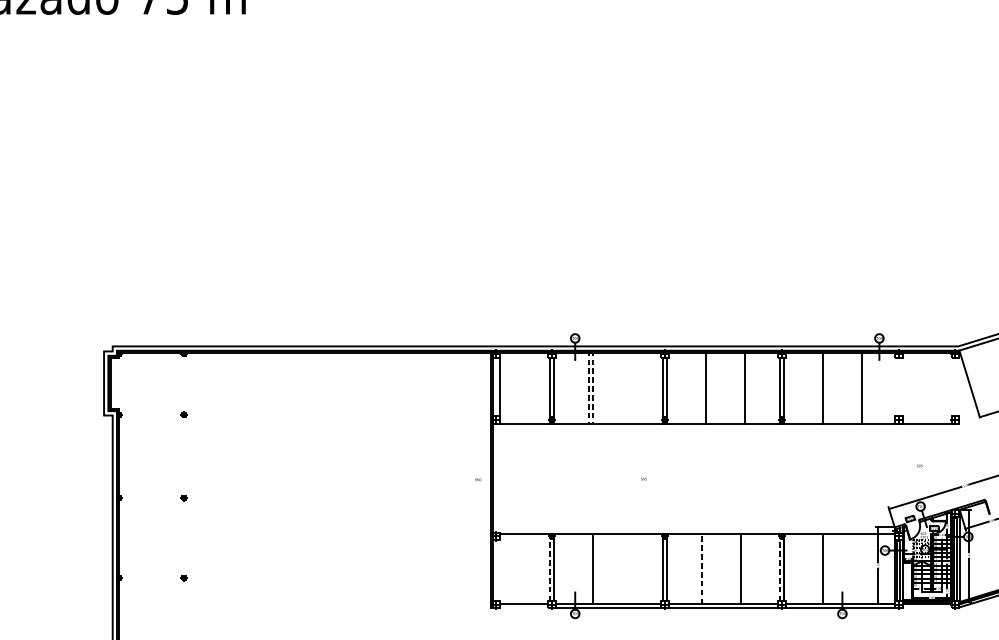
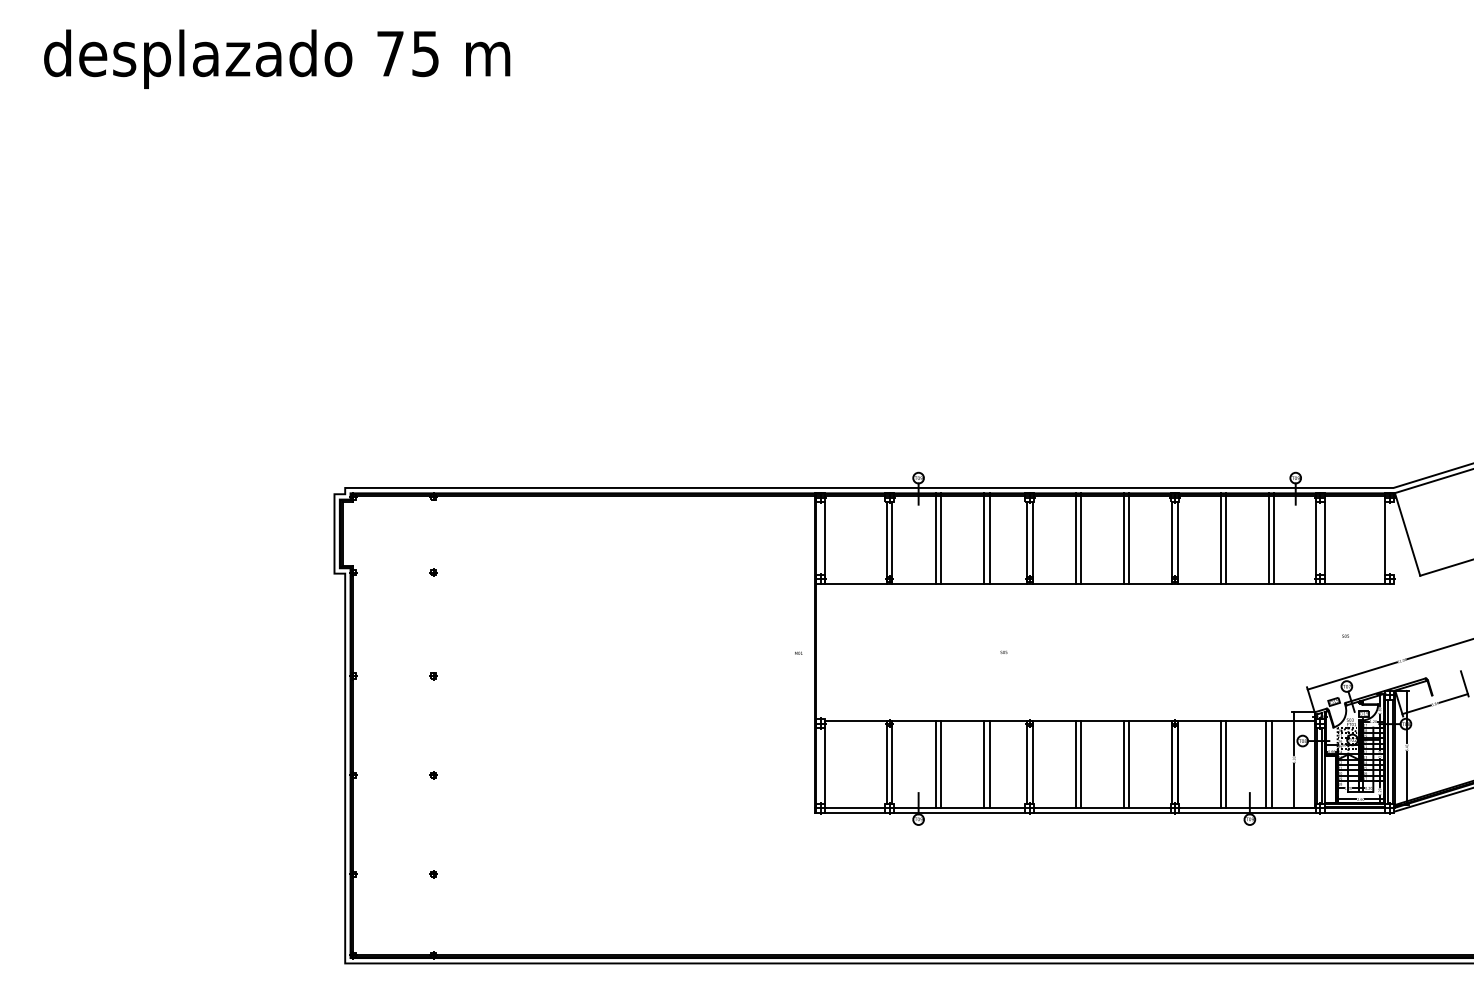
line: (588, 387) -> (935, 539), dashed -> solid
line: (593, 387) -> (941, 539), dashed -> solid
line: (628, 387) -> (984, 538), added
line: (632, 387) -> (989, 538), added
line: (701, 387) -> (1075, 538), added
line: (740, 387) -> (1123, 538), added
line: (818, 387) -> (1220, 538), added
line: (858, 387) -> (1269, 538), added
line: (895, 387) -> (1315, 538), added
line: (902, 387) -> (1324, 538), added
line: (951, 387) -> (1385, 538), added
line: (550, 567) -> (887, 761), dashed -> solid
line: (780, 567) -> (1172, 761), dashed -> solid
line: (588, 568) -> (935, 763), added
line: (628, 568) -> (984, 763), added
line: (632, 568) -> (989, 763), added
line: (701, 568) -> (1075, 763), dashed -> solid
line: (705, 568) -> (1080, 763), added
line: (745, 568) -> (1129, 763), added
line: (818, 568) -> (1220, 763), added
line: (855, 568) -> (1266, 763), added
line: (859, 568) -> (1271, 763), added
line: (500, 570) -> (825, 765), added
line: (524, 608) -> (855, 812), added
line: (926, 608) -> (1354, 812), added

